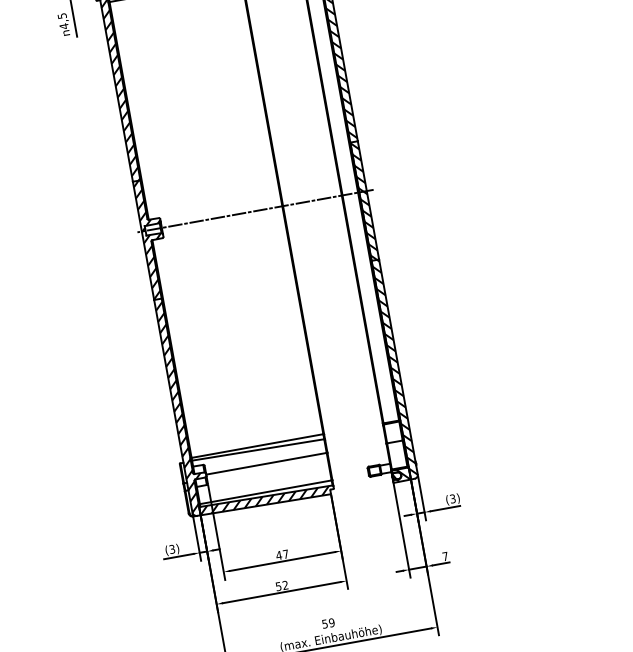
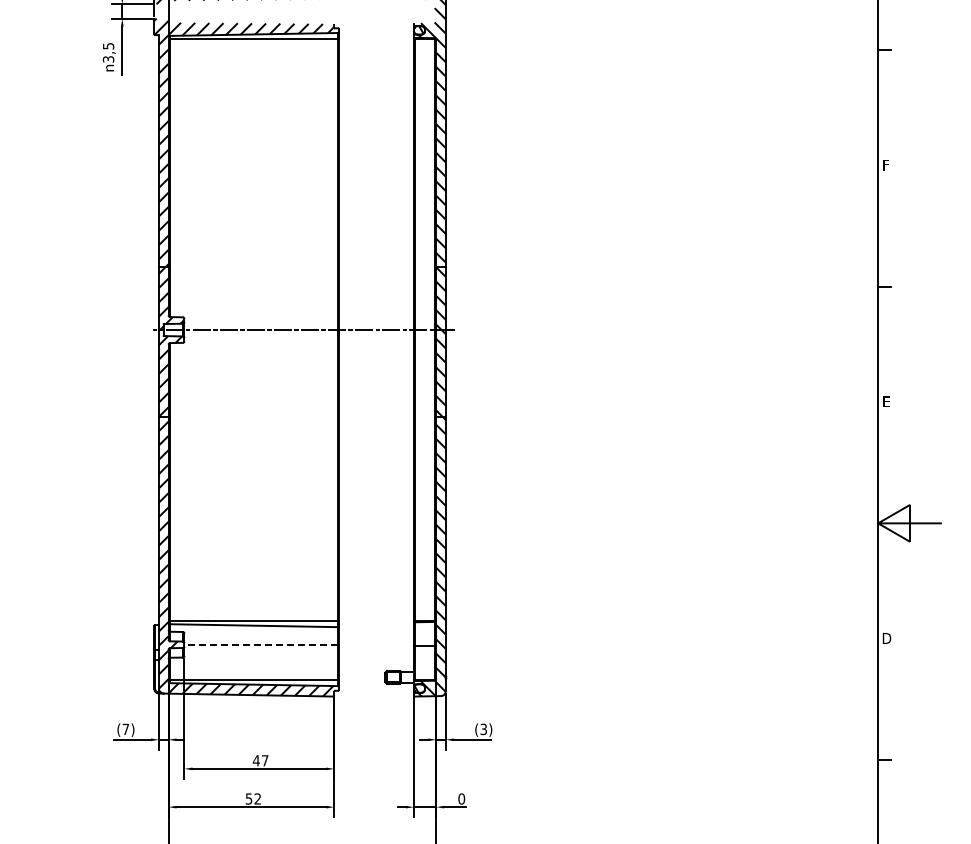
text: (64, 26) -> (108, 59), 4,5 -> 3,5
line: (266, 463) -> (261, 644), solid -> dashed
text: (171, 549) -> (125, 729), (3) -> (7)
text: (445, 556) -> (461, 798), 7 -> 0

